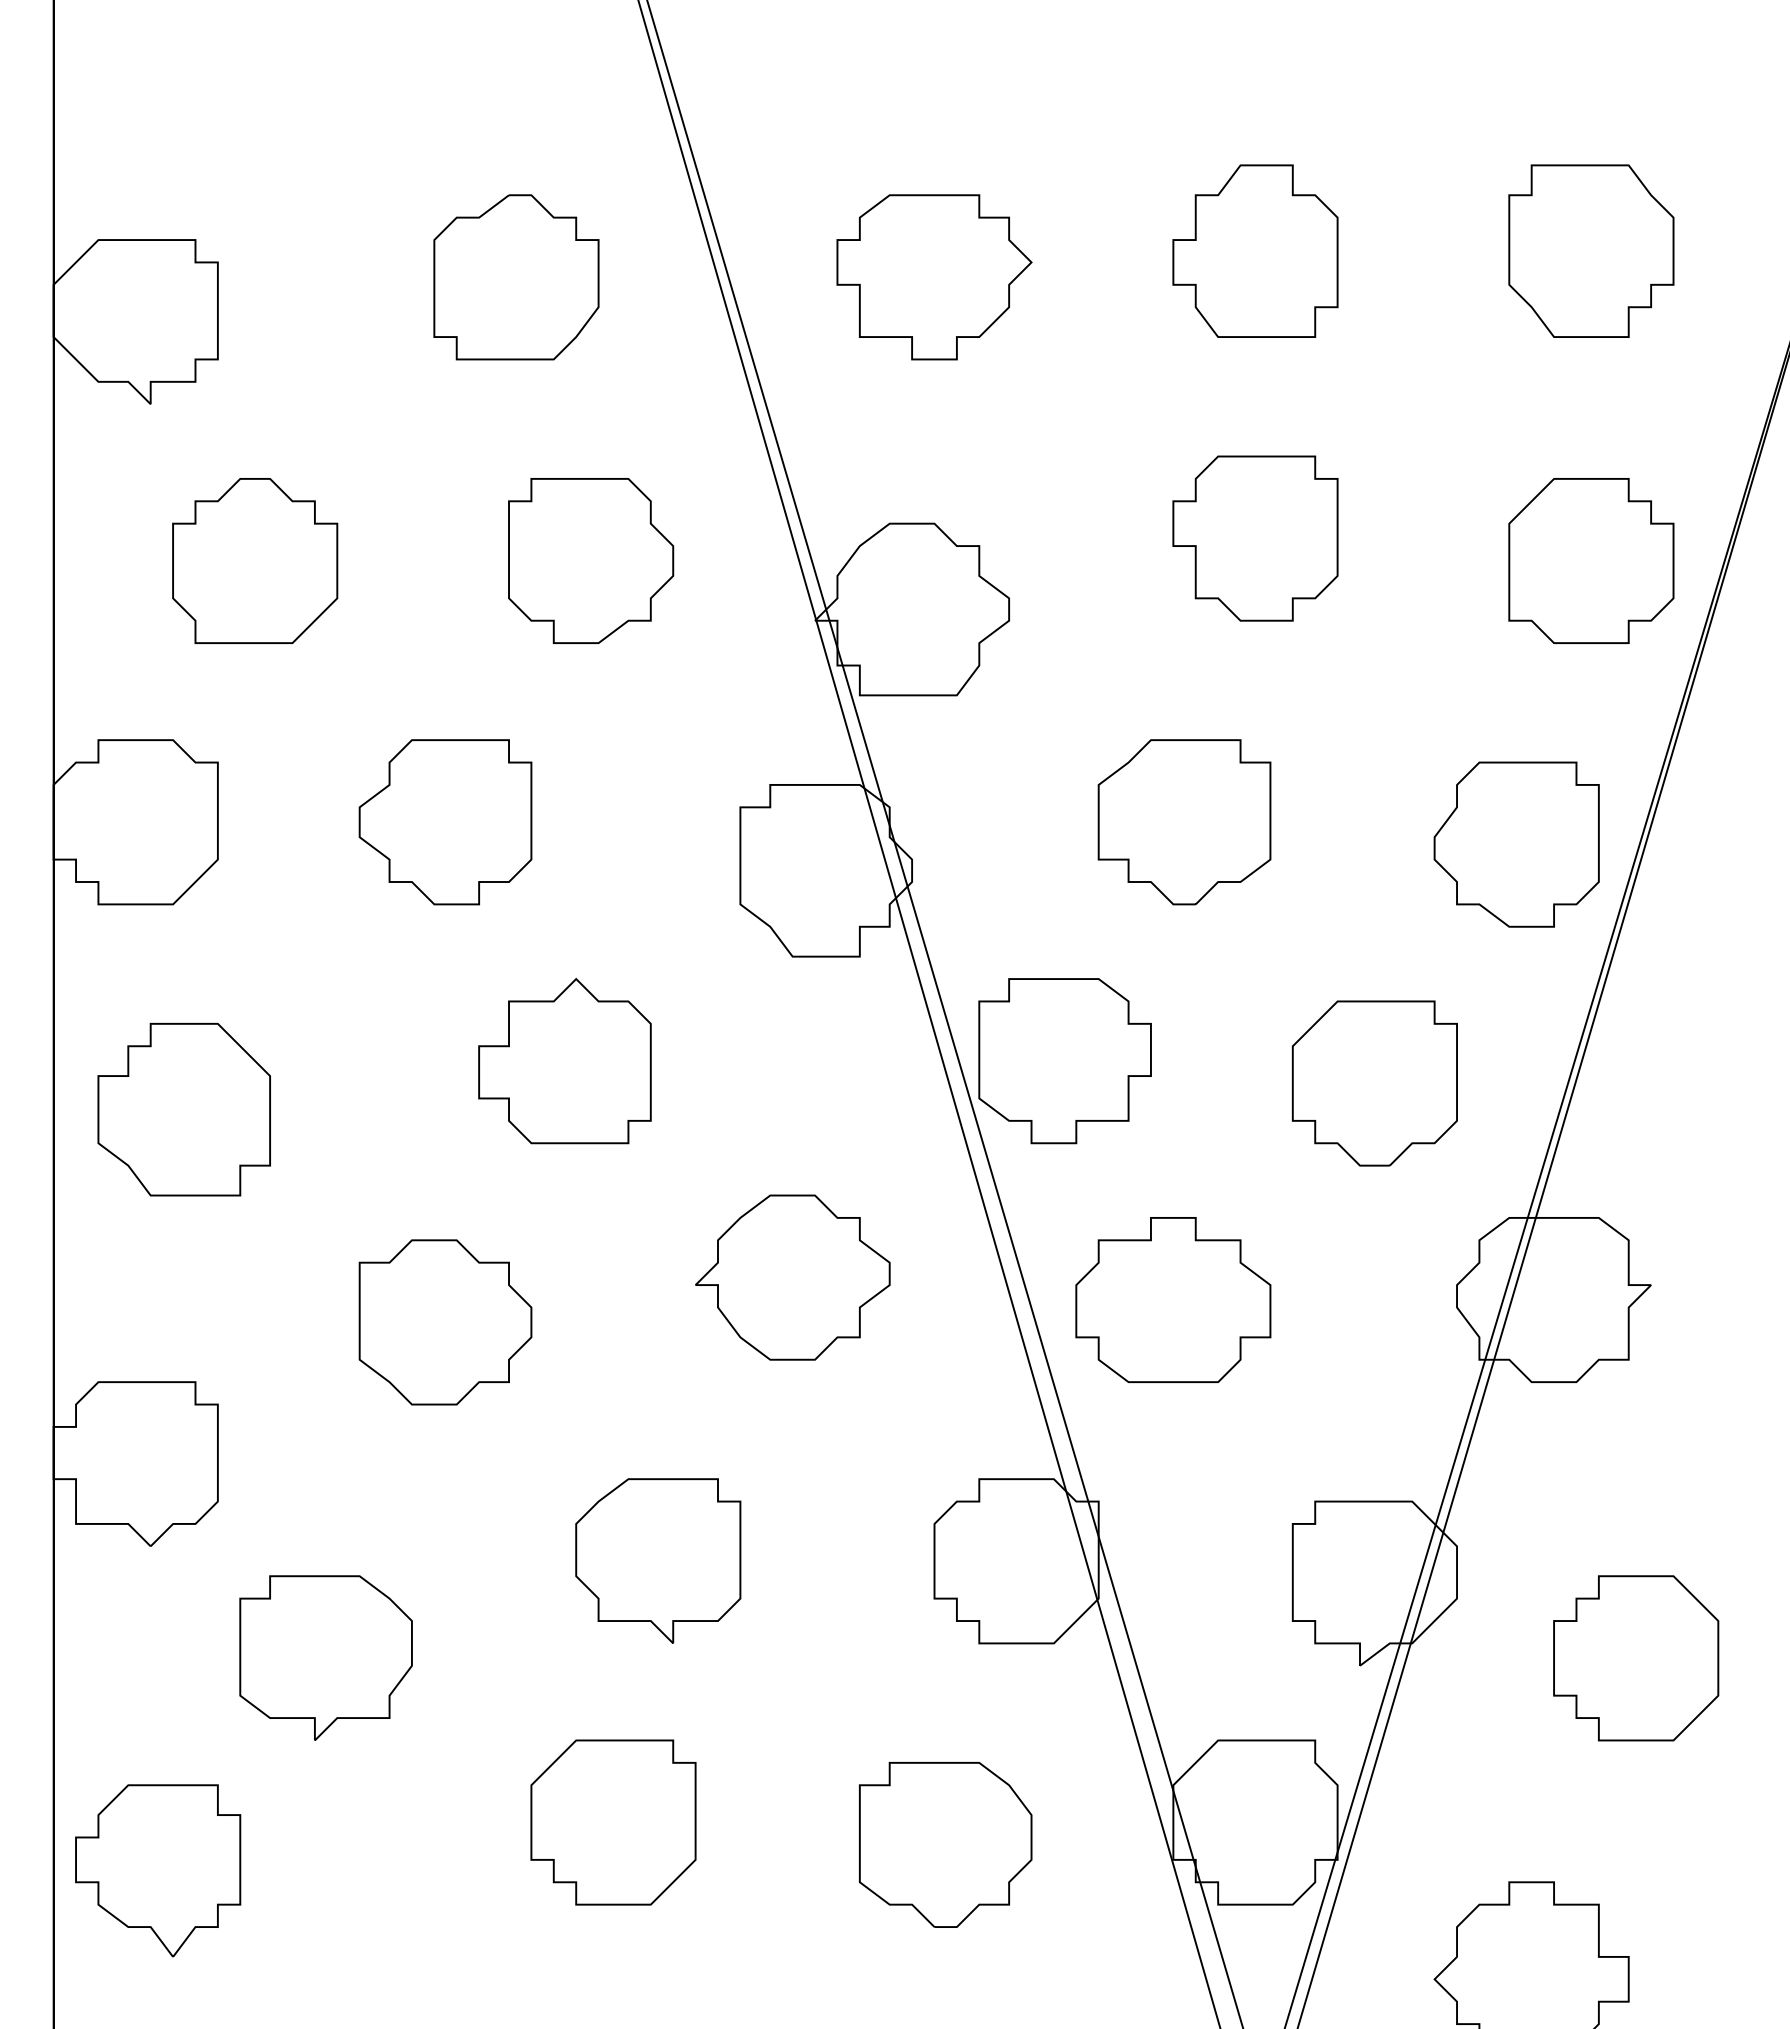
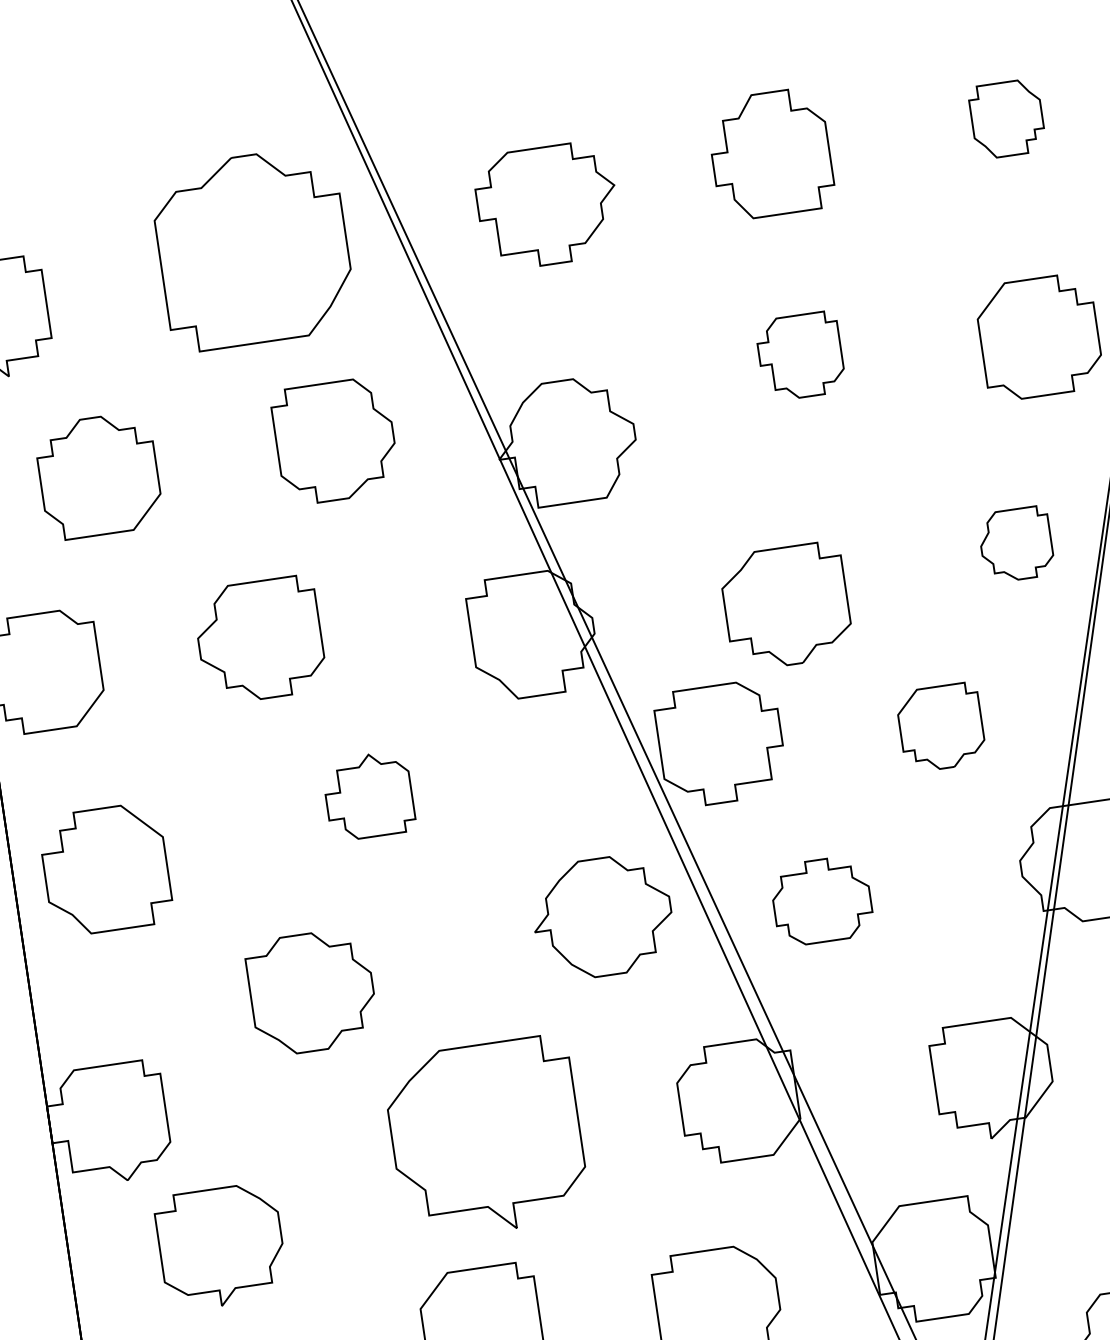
part: (1591, 250) -> (1007, 118), size x0.6
part: (516, 277) -> (253, 249), size x1.6
part: (1255, 538) -> (800, 356), size x0.7
part: (1184, 822) -> (786, 606), moved
part: (1516, 844) -> (1016, 544), size x0.6
part: (564, 1061) -> (368, 796), size x0.7
part: (1374, 1083) -> (941, 727), size x0.7
part: (792, 1277) -> (602, 917), moved
part: (1173, 1299) -> (822, 900), size x0.7
part: (658, 1560) -> (486, 1137), size x1.6
part: (325, 1657) -> (220, 1246), moved

